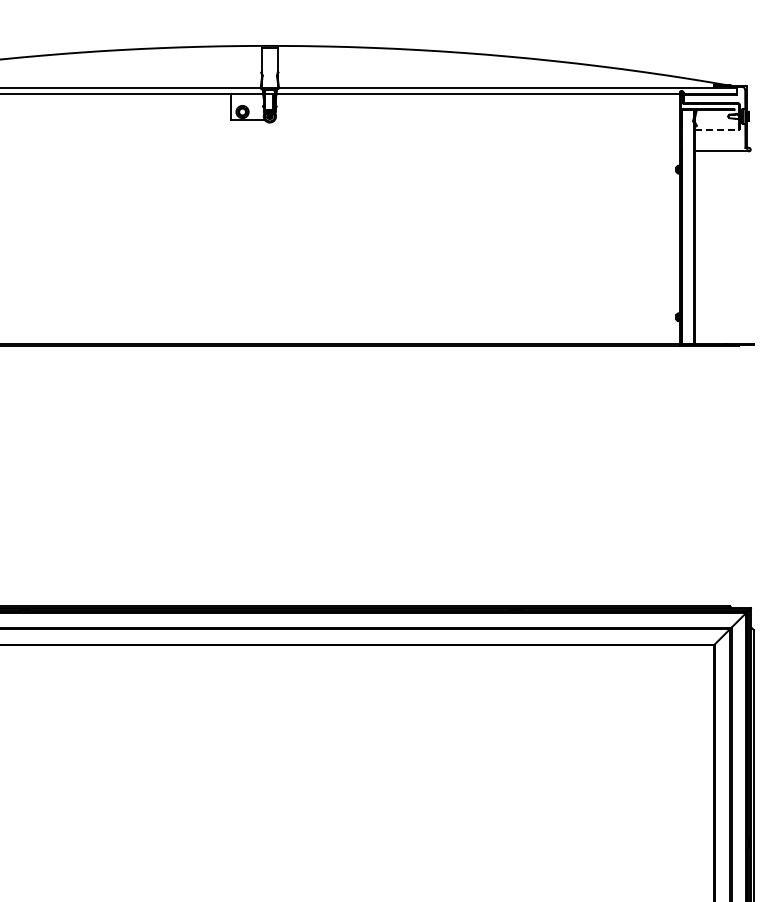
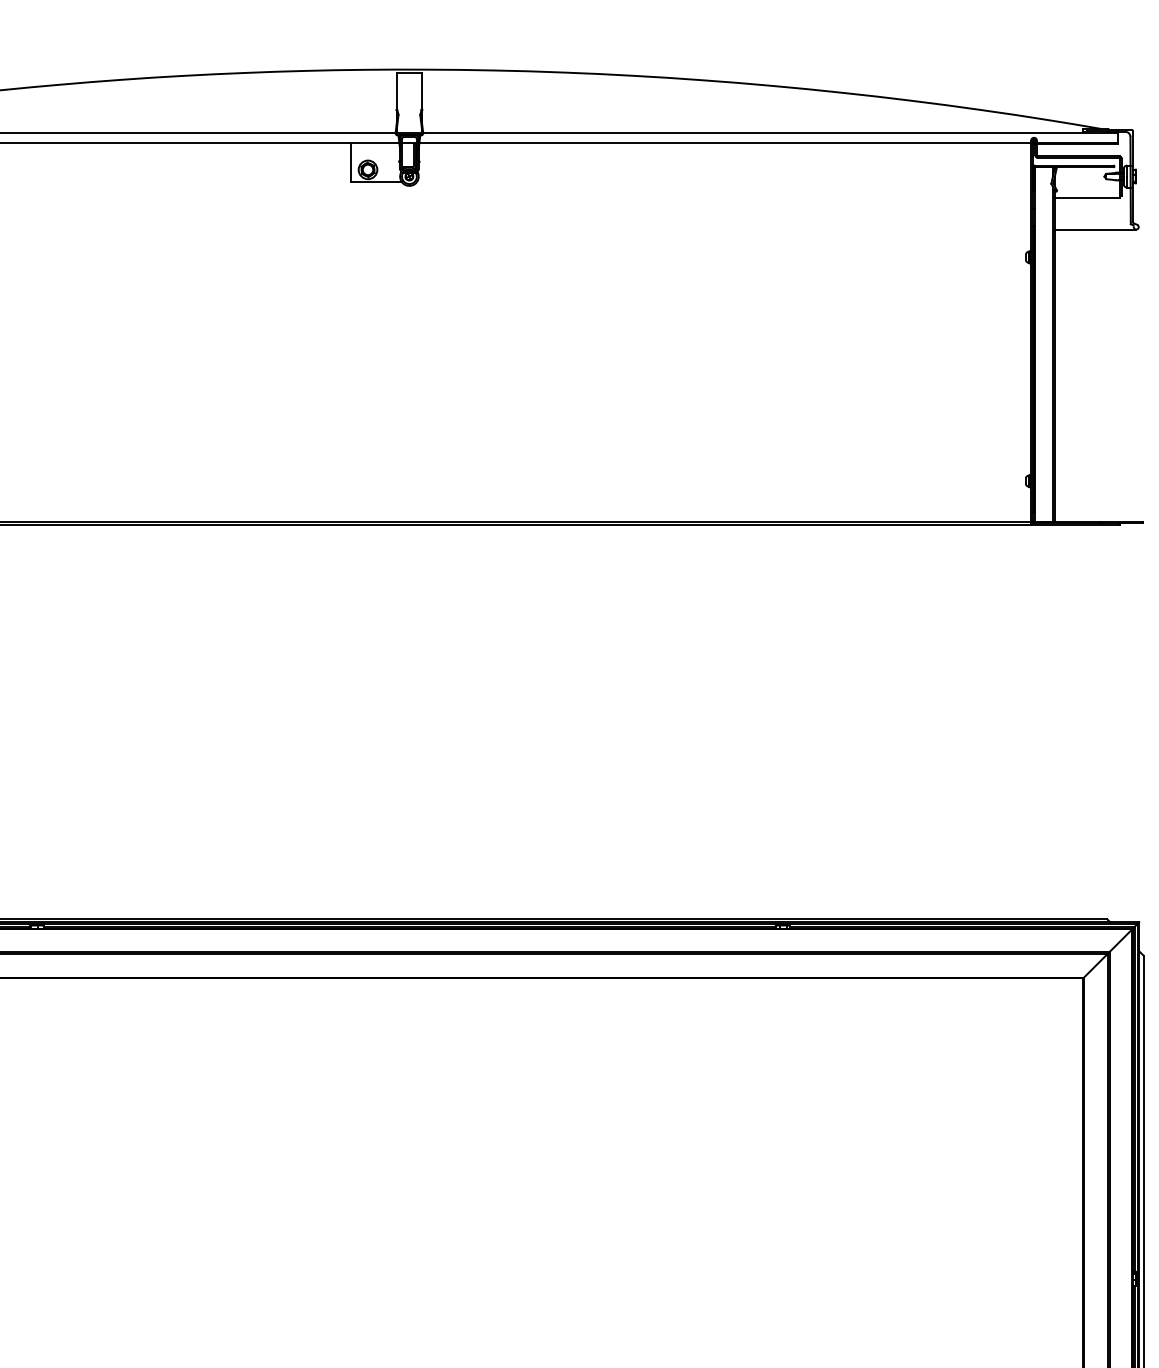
line: (717, 130) -> (1088, 197), dashed -> solid

